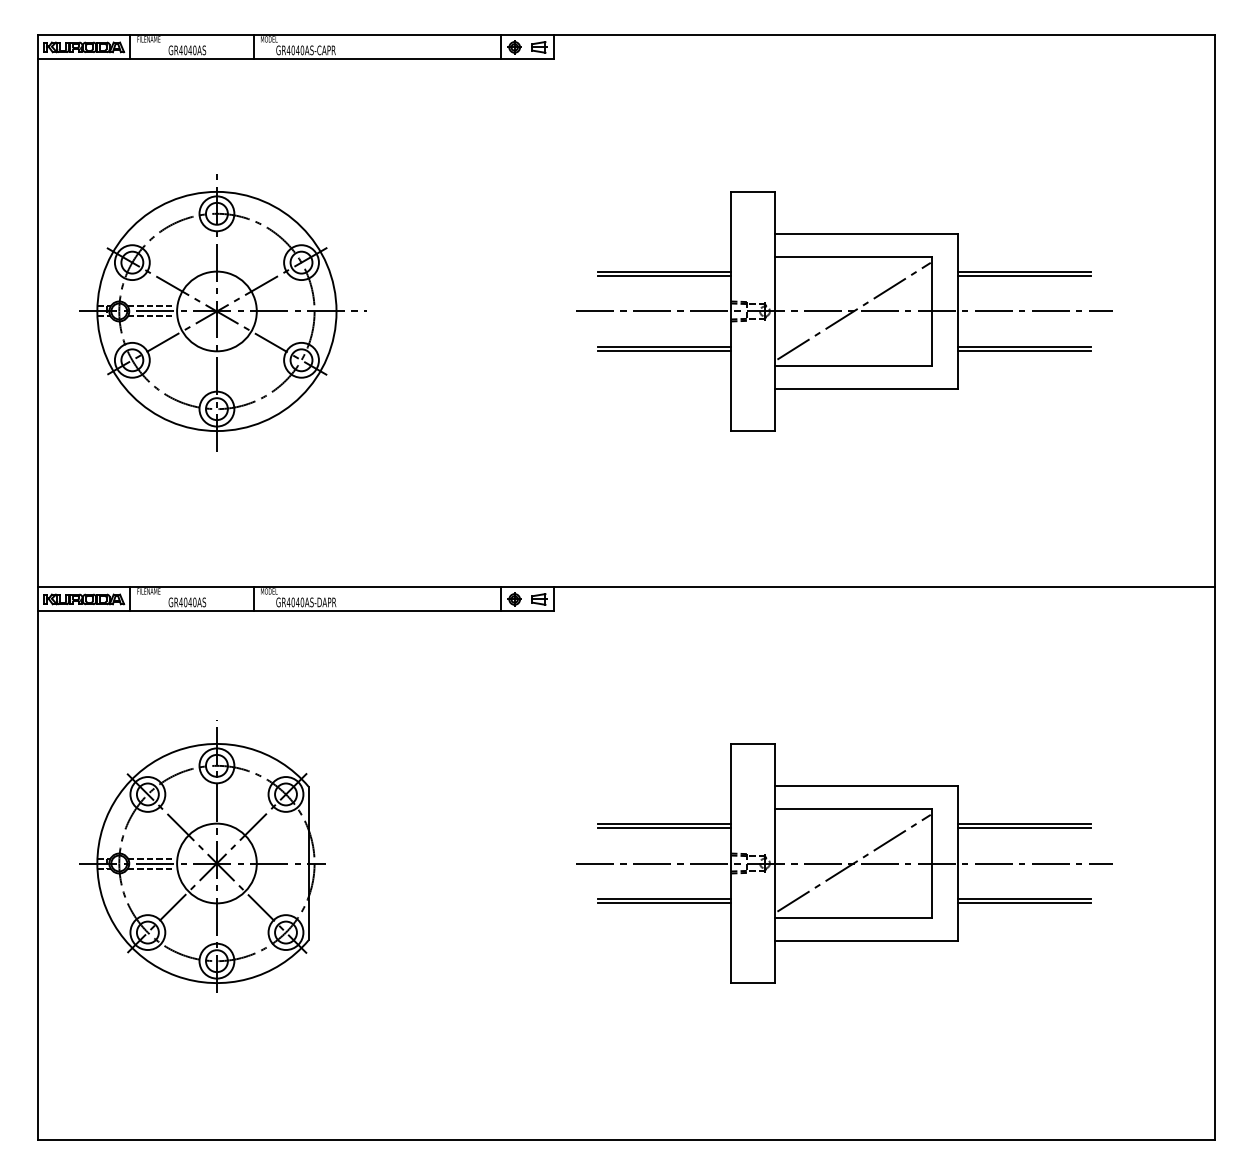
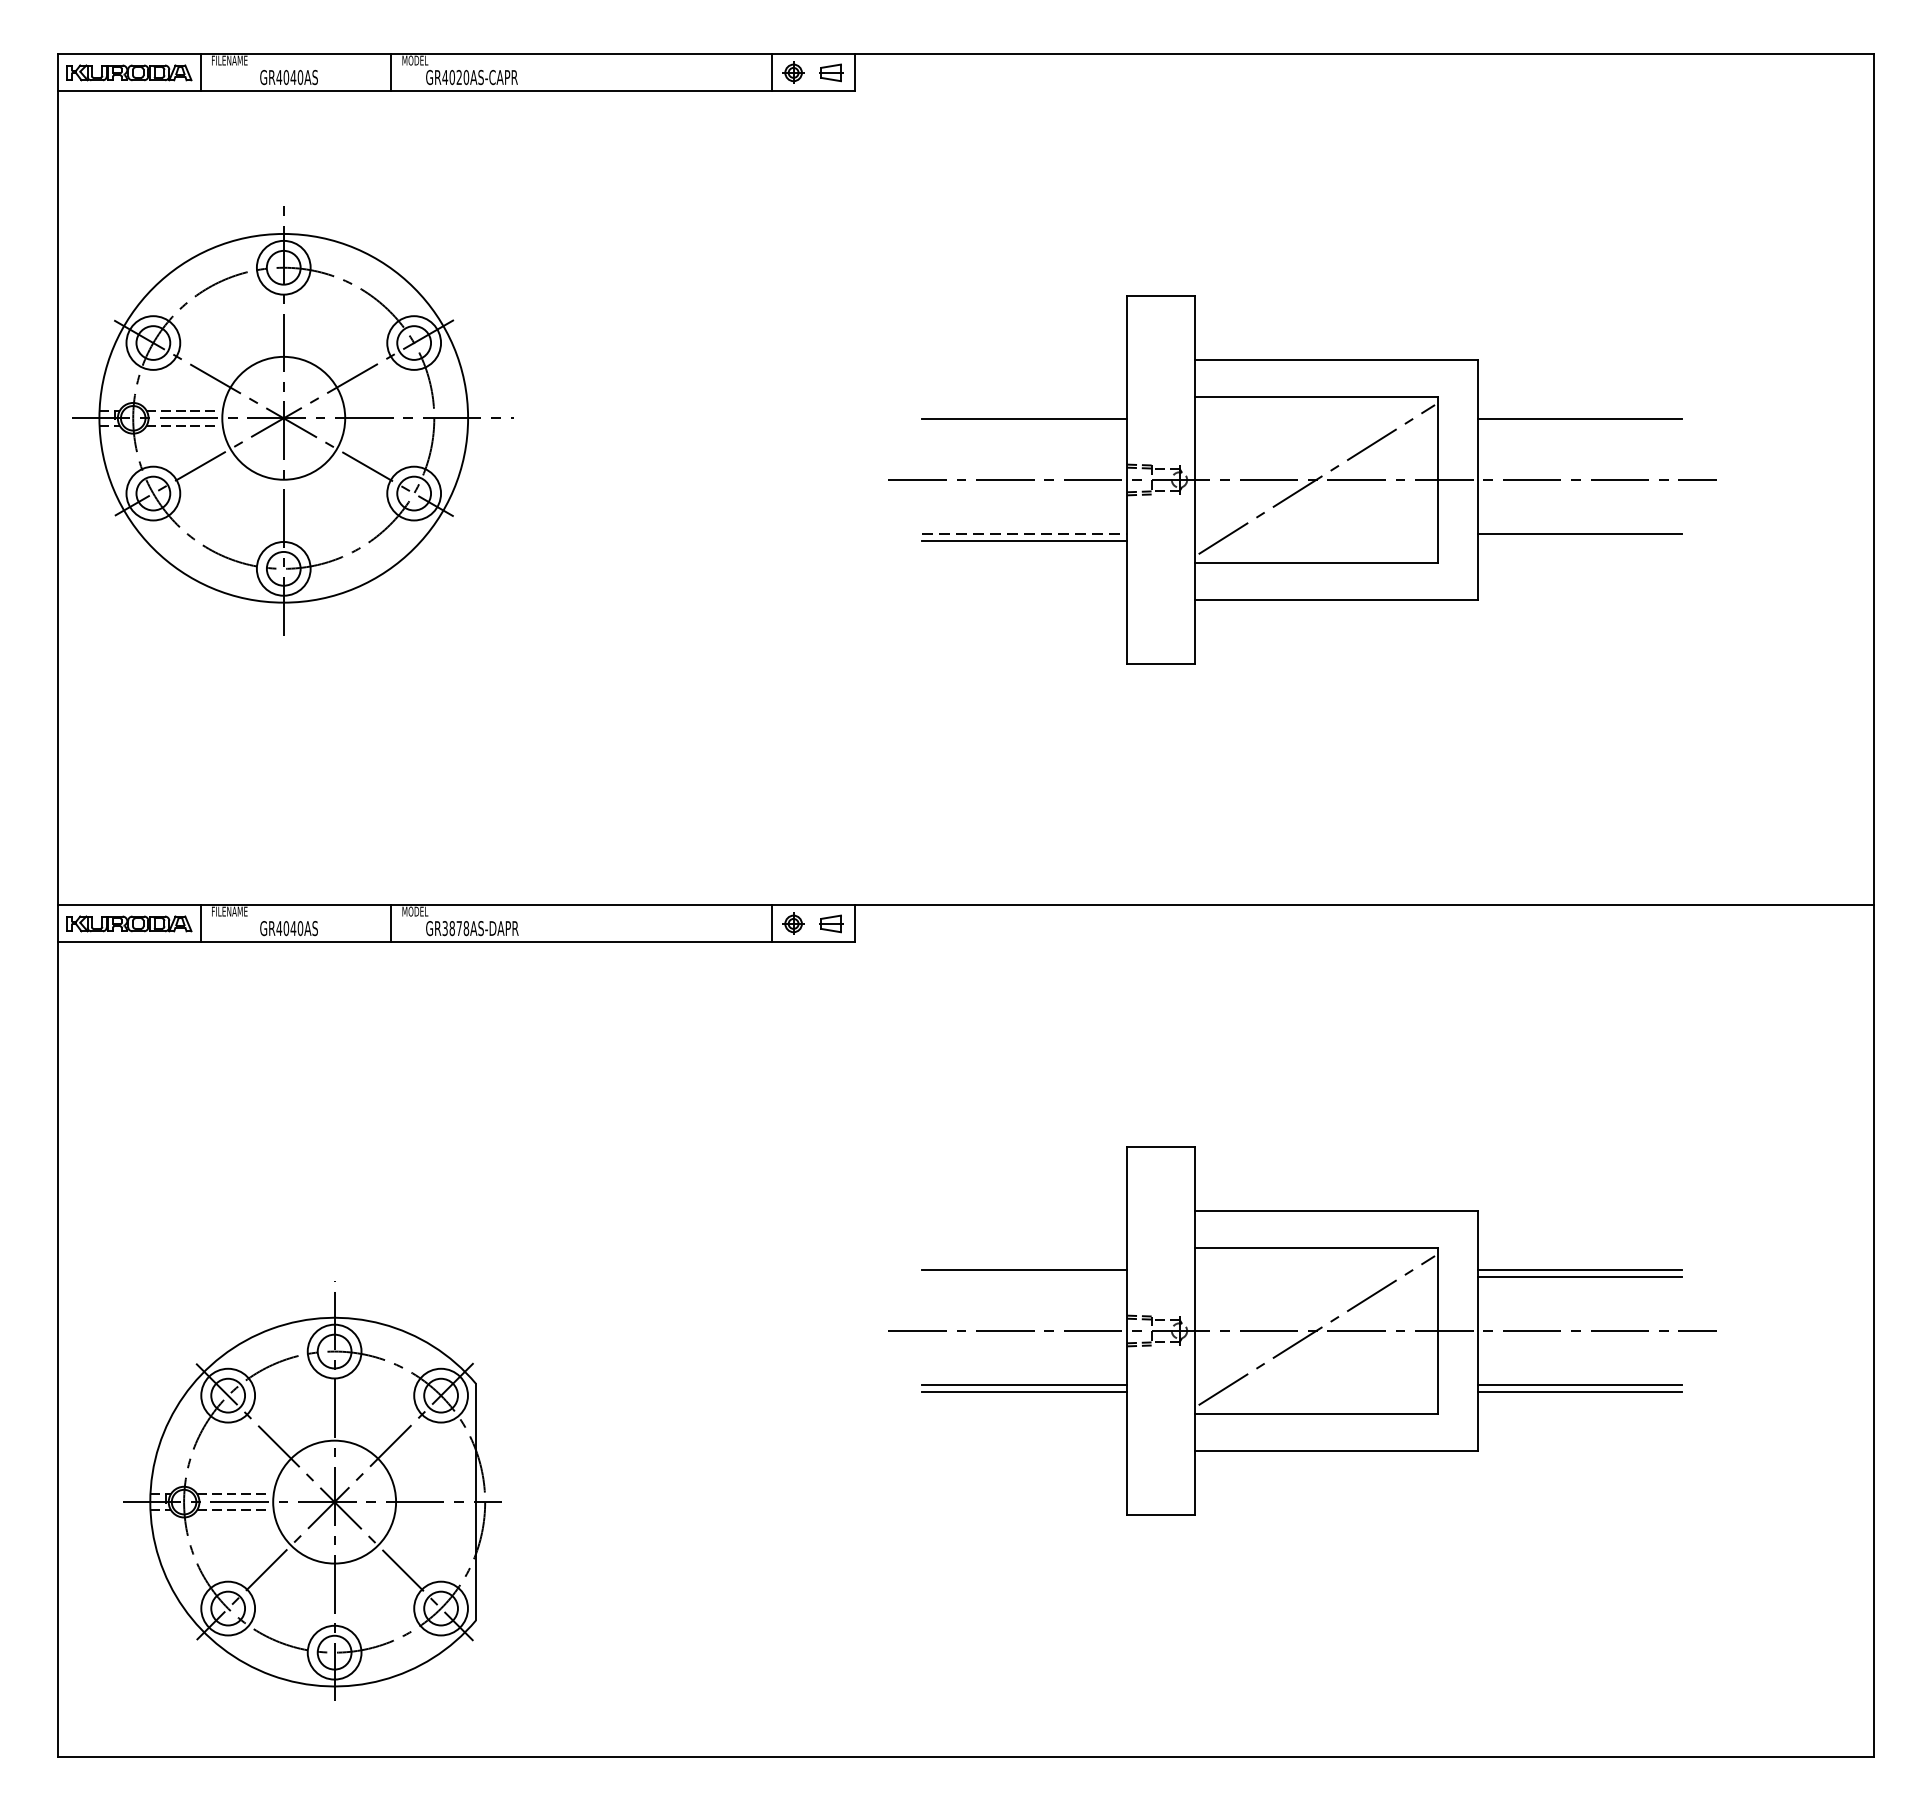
text: (297, 50) -> (458, 77), GR4040AS-CAPR -> GR4020AS-CAPR
line: (664, 276) -> (1024, 426), removed
line: (1024, 276) -> (1579, 426), removed
part: (222, 312) -> (292, 419), moved
line: (665, 346) -> (1026, 533), solid -> dashed
line: (1024, 351) -> (1579, 541), removed
text: (295, 602) -> (455, 928), GR4040AS-DAPR -> GR3878AS-DAPR
line: (664, 828) -> (1024, 1277), removed
part: (202, 856) -> (312, 1491), moved

